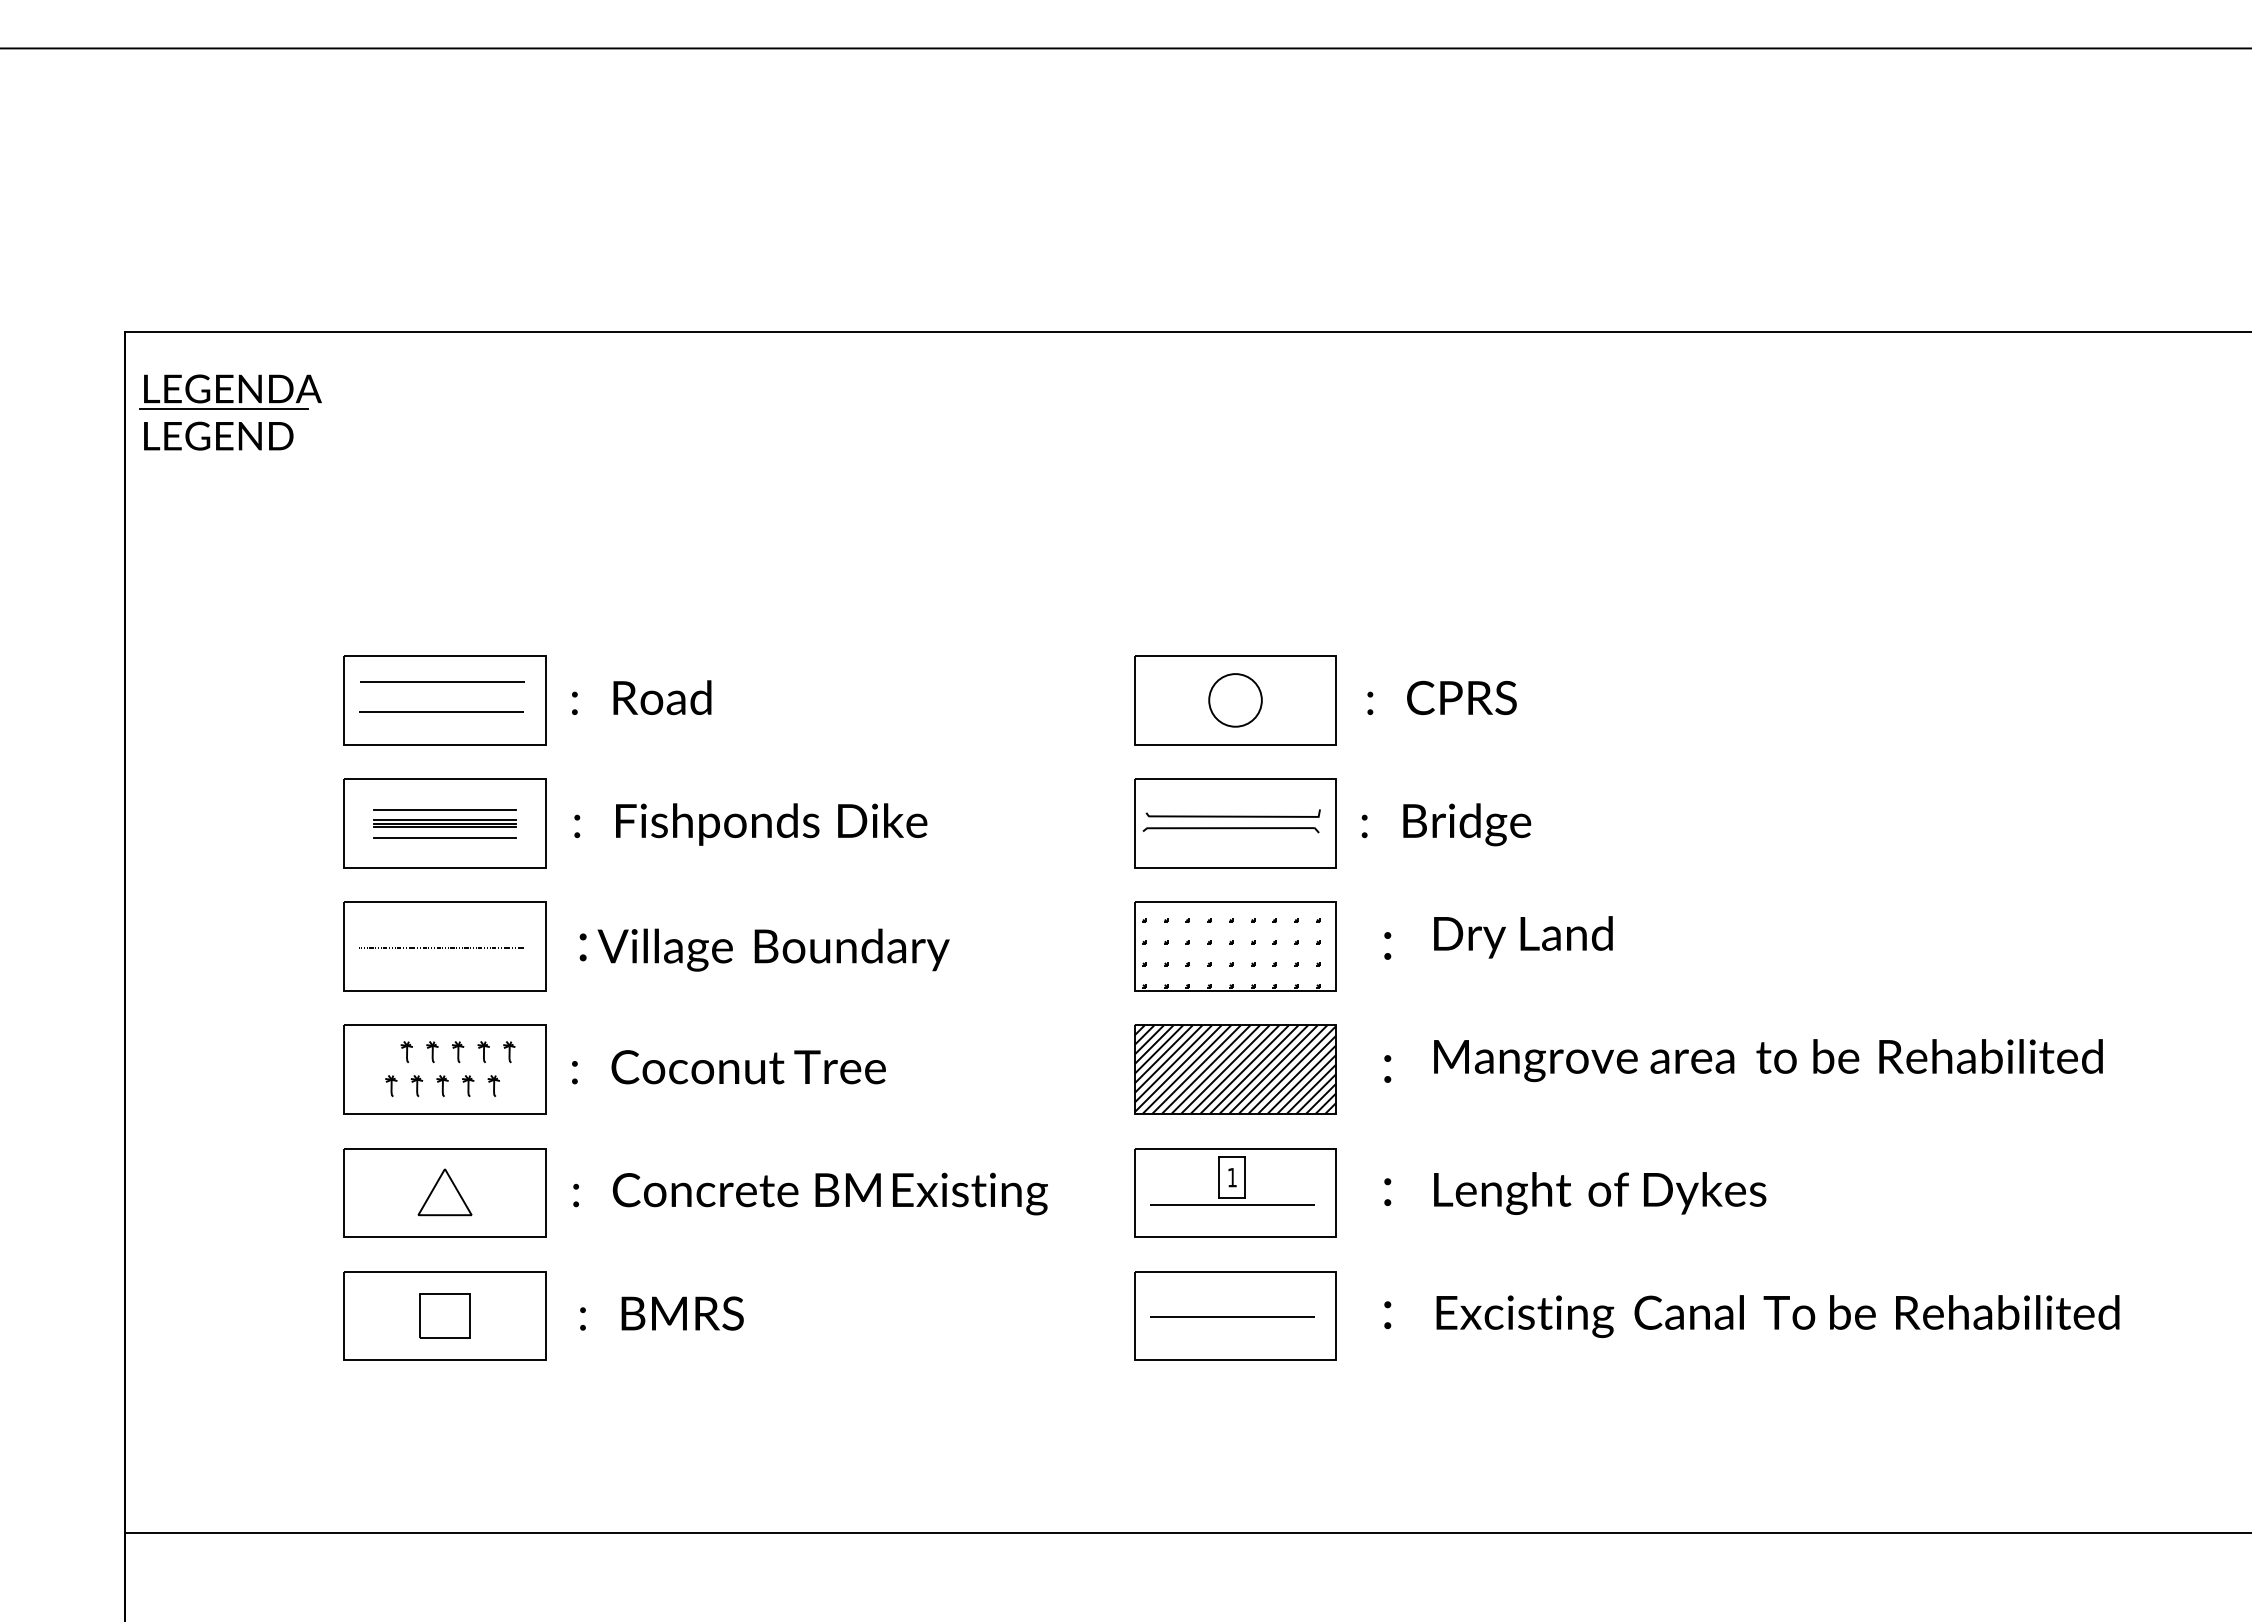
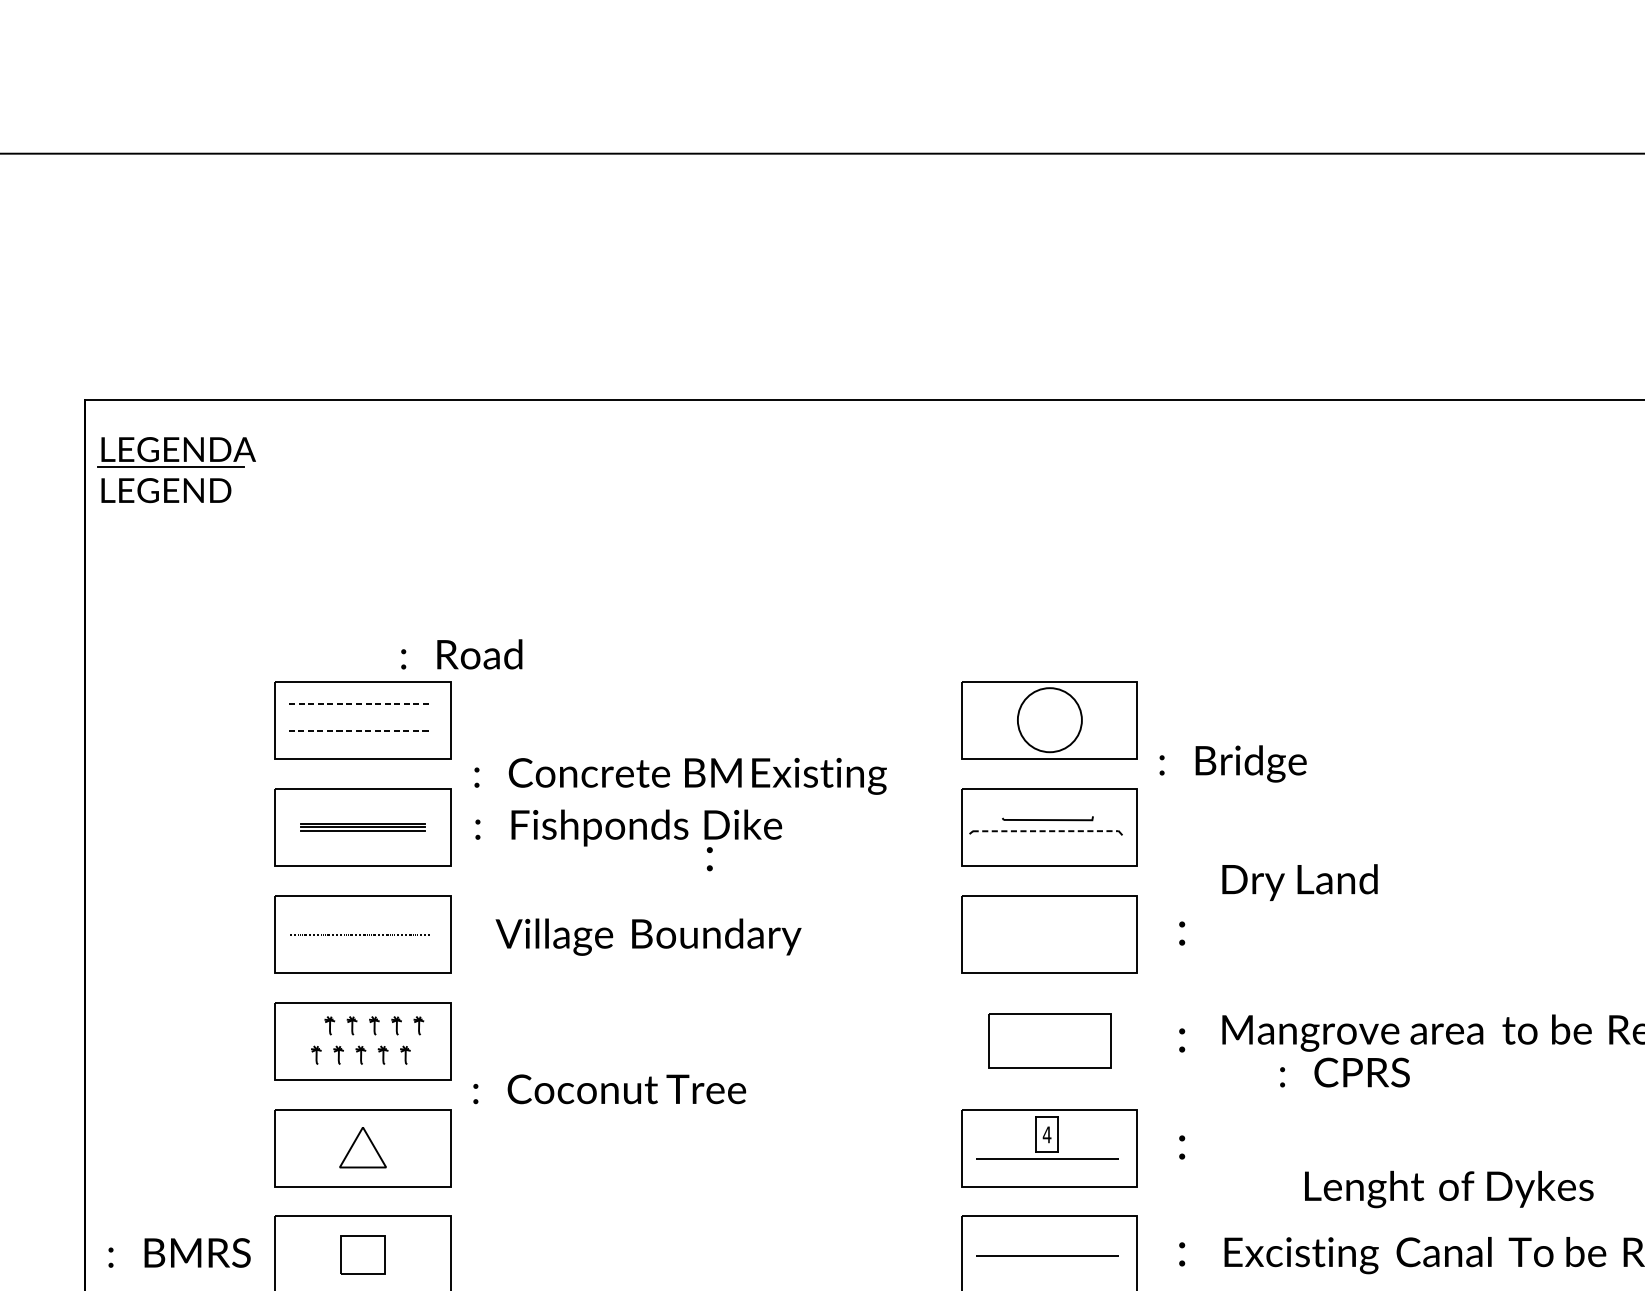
line: (442, 681) -> (360, 703), solid -> dashed
text: (641, 697) -> (461, 654), moved
text: (1441, 697) -> (1344, 1072), moved
circle: (1235, 700) -> (1049, 720), size x1.4
line: (442, 712) -> (360, 730), solid -> dashed
line: (445, 809) -> (363, 814), removed
part: (1232, 813) -> (1047, 818), size x0.6
text: (1446, 824) -> (1233, 763), moved
line: (1230, 828) -> (1045, 831), solid -> dashed
line: (444, 837) -> (362, 839), removed
text: (1523, 937) -> (1300, 882), moved
text: (582, 947) -> (709, 859), moved
hatch: (1230, 952) -> (1045, 939), removed
text: (728, 1067) -> (609, 1089), moved
part: (1235, 1069) -> (1049, 1040), size x0.7
text: (1232, 1177) -> (1047, 1134), 1 -> 4
text: (810, 1193) -> (680, 775), moved
text: (1600, 1193) -> (1449, 1189), moved
text: (661, 1313) -> (179, 1252), moved

